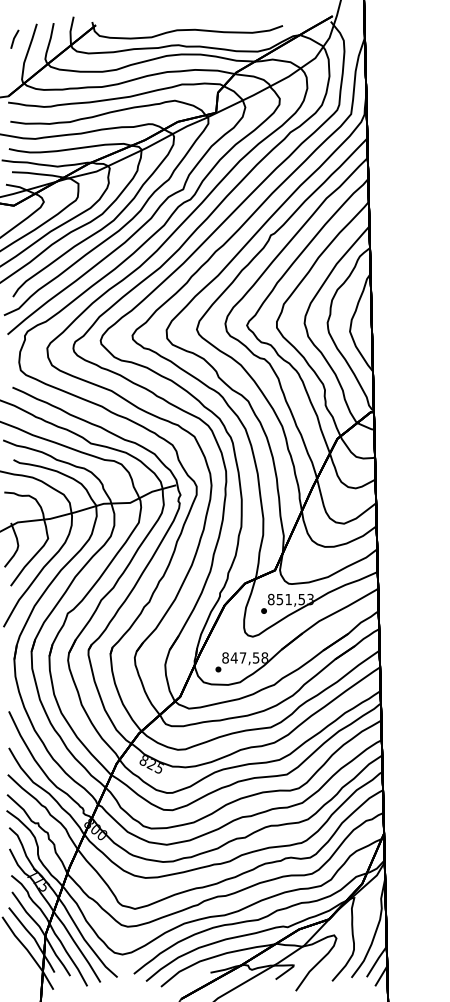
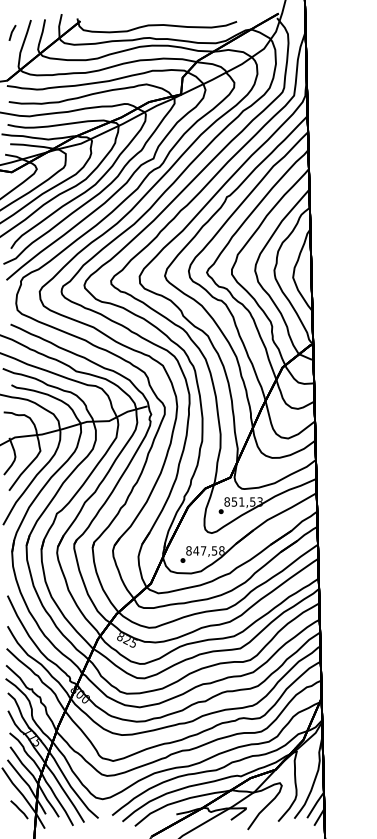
line: (22, 967) -> (18, 810), added

